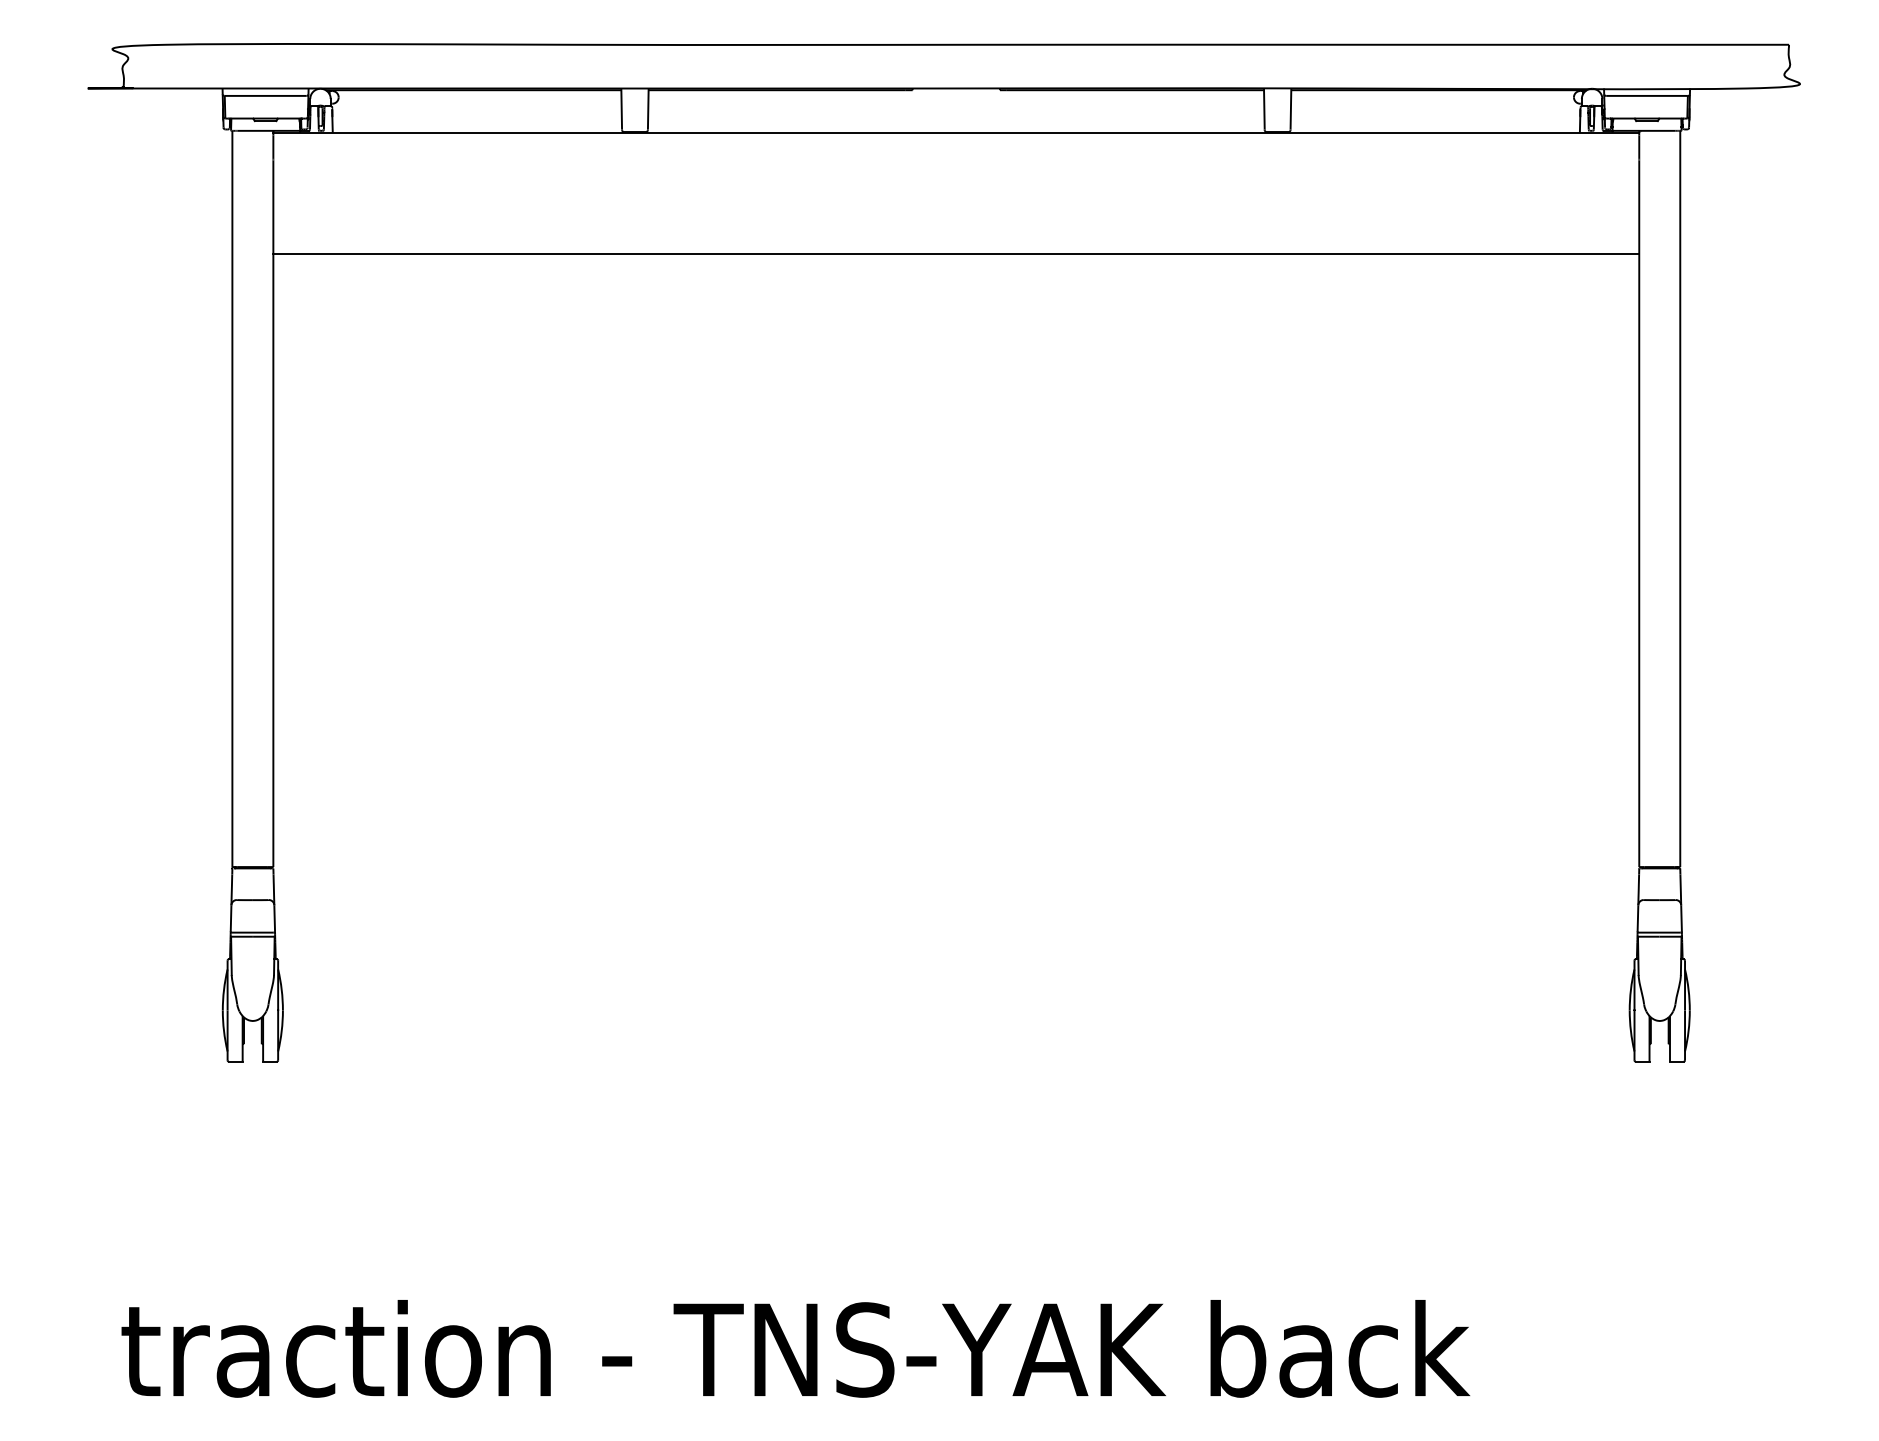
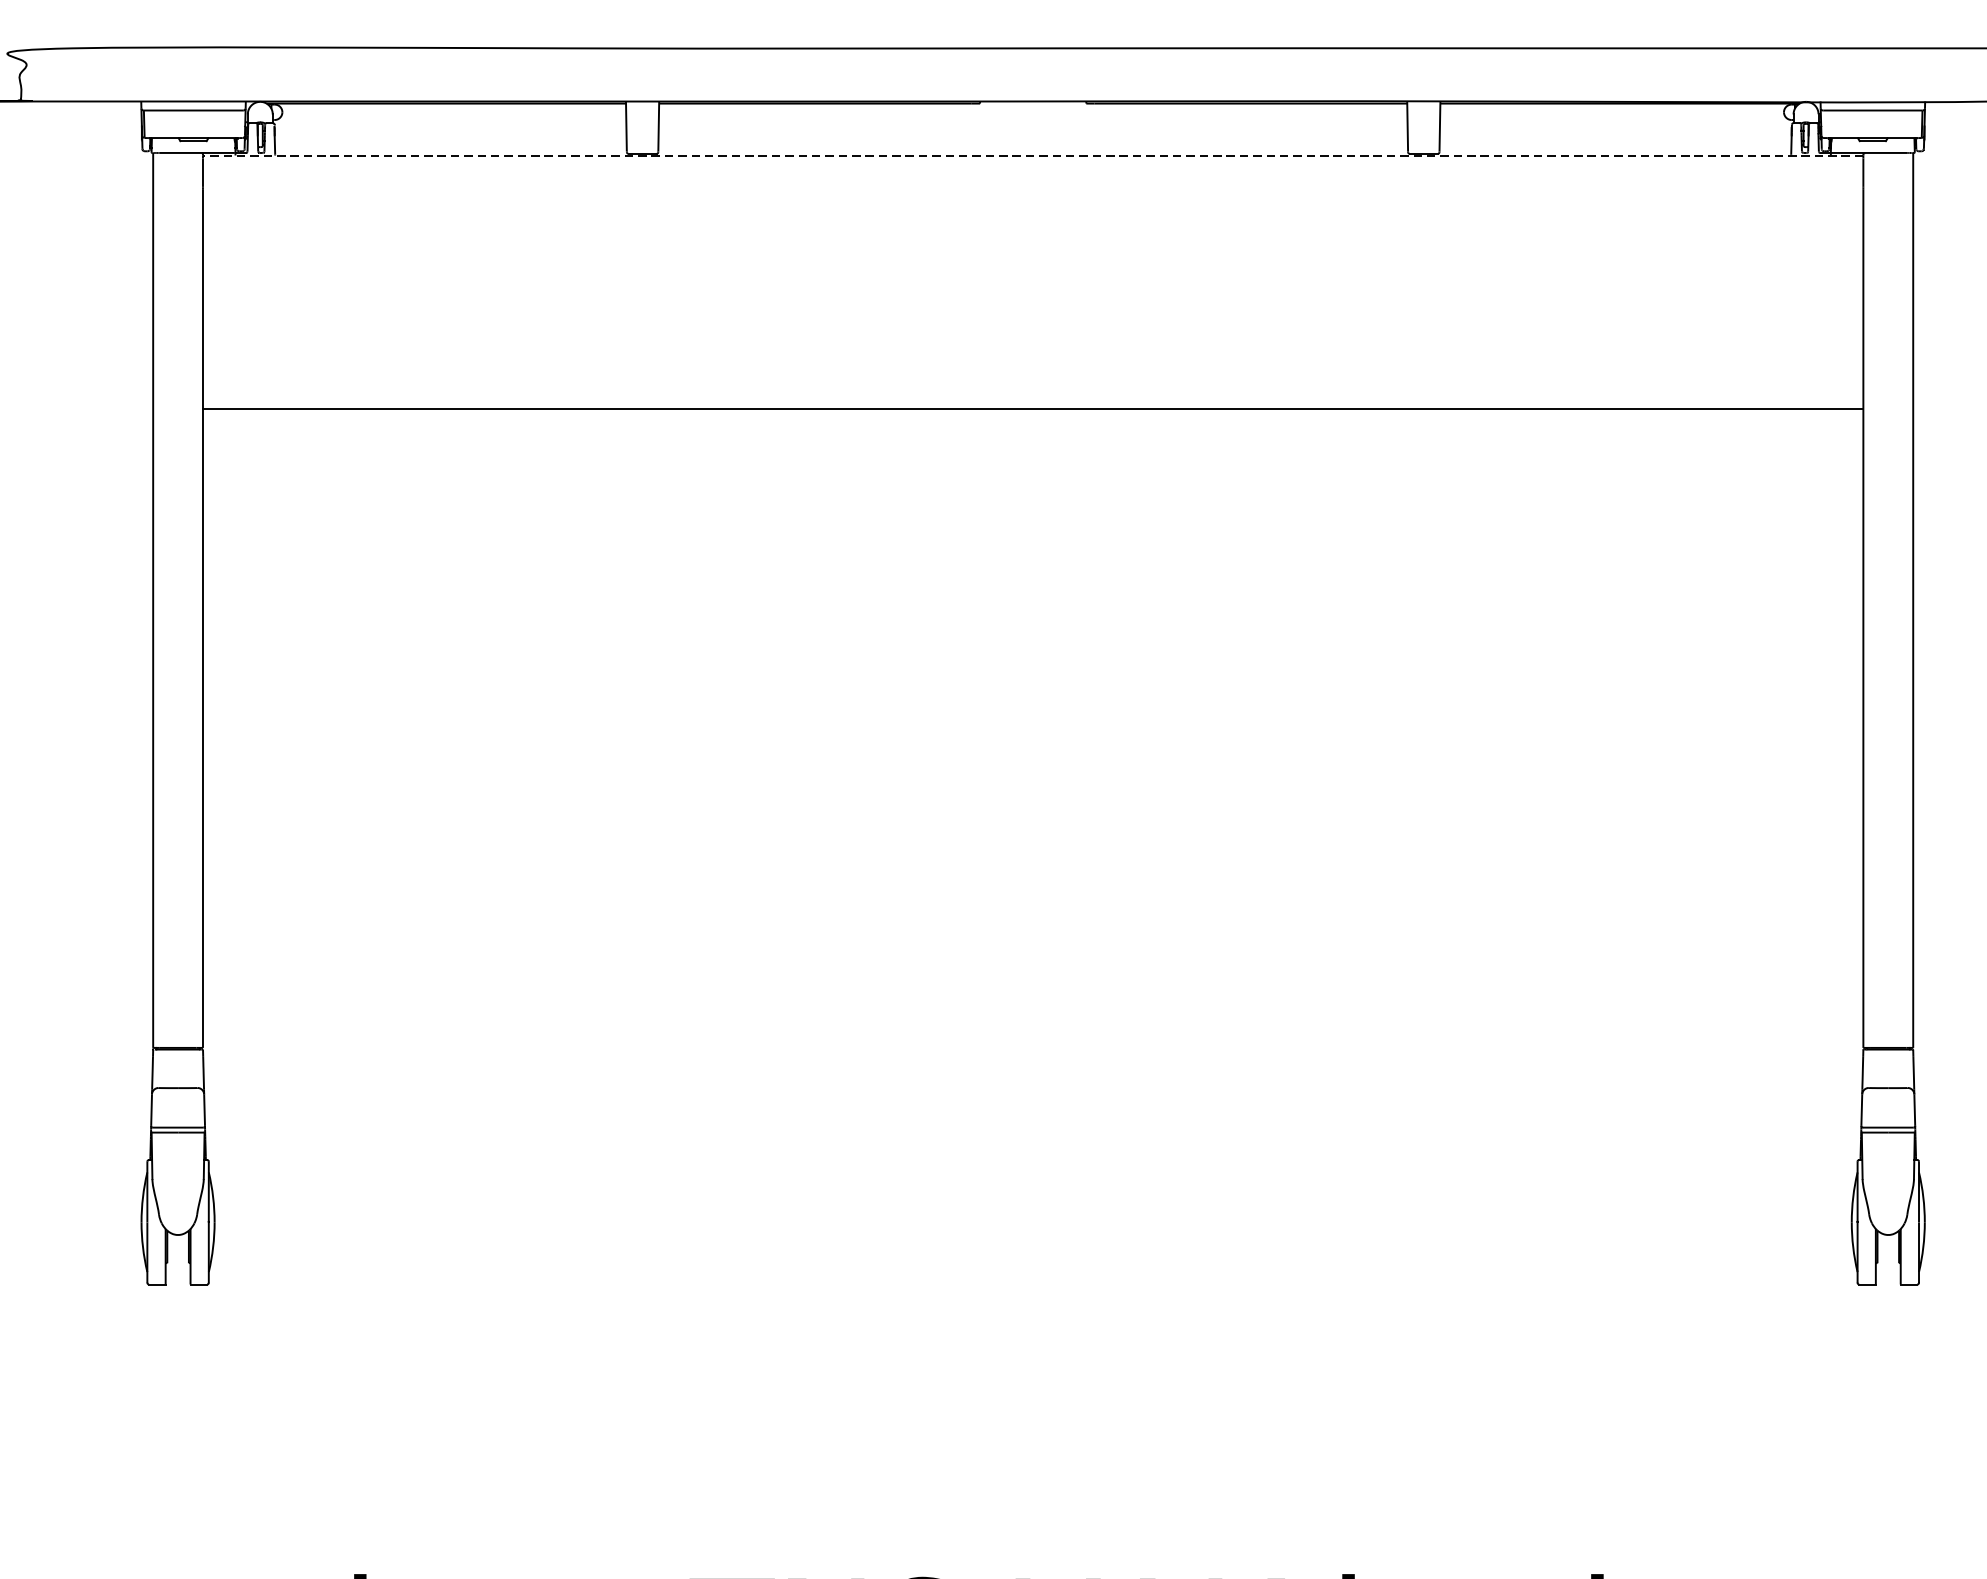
line: (956, 132) -> (1033, 154), solid -> dashed
line: (956, 254) -> (1033, 409), moved

